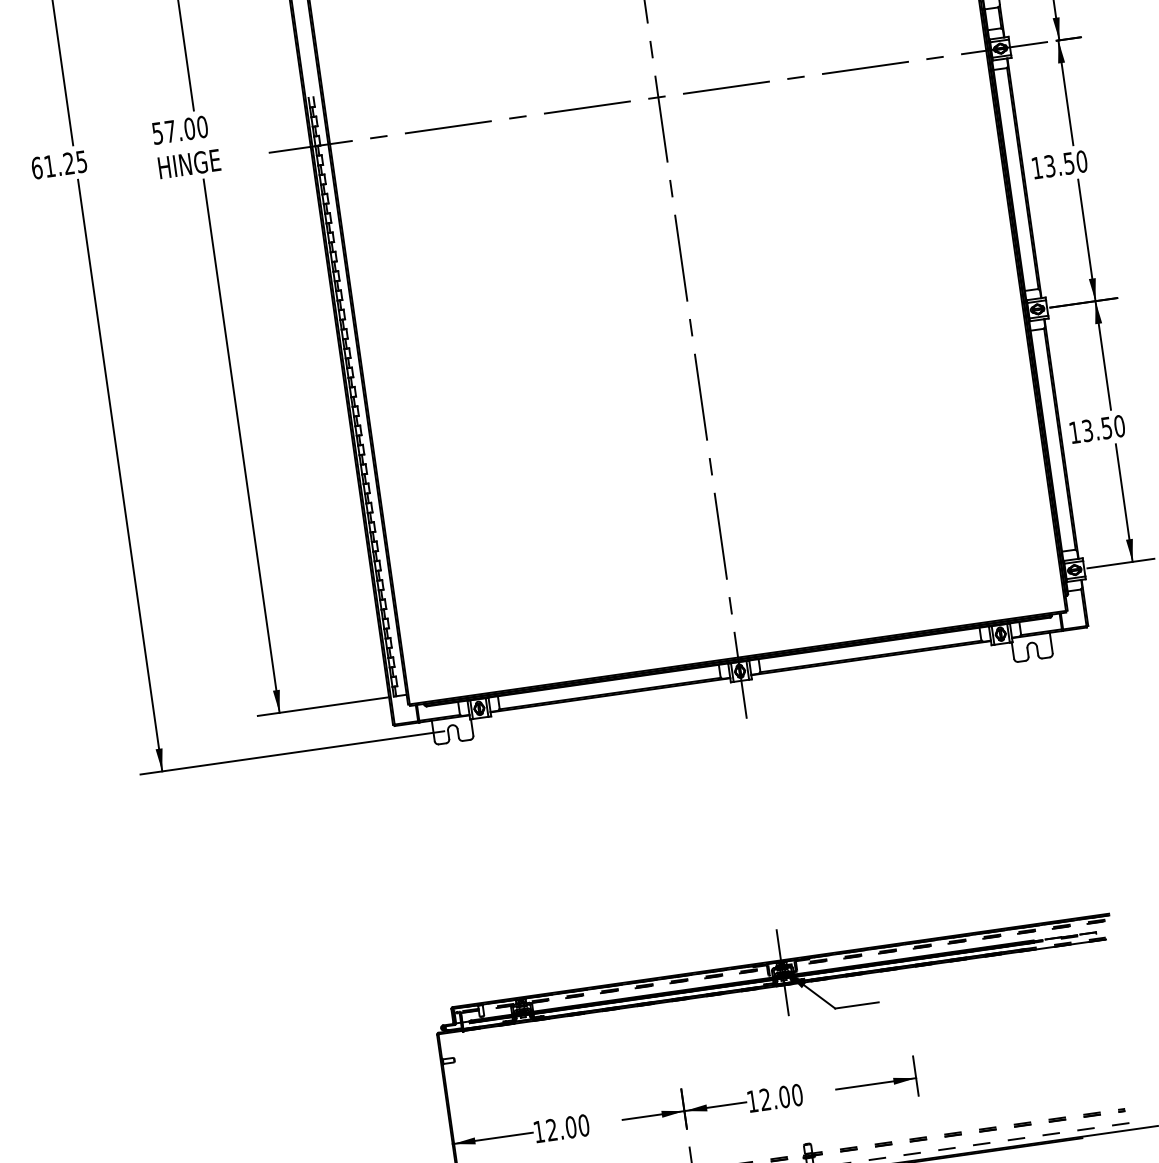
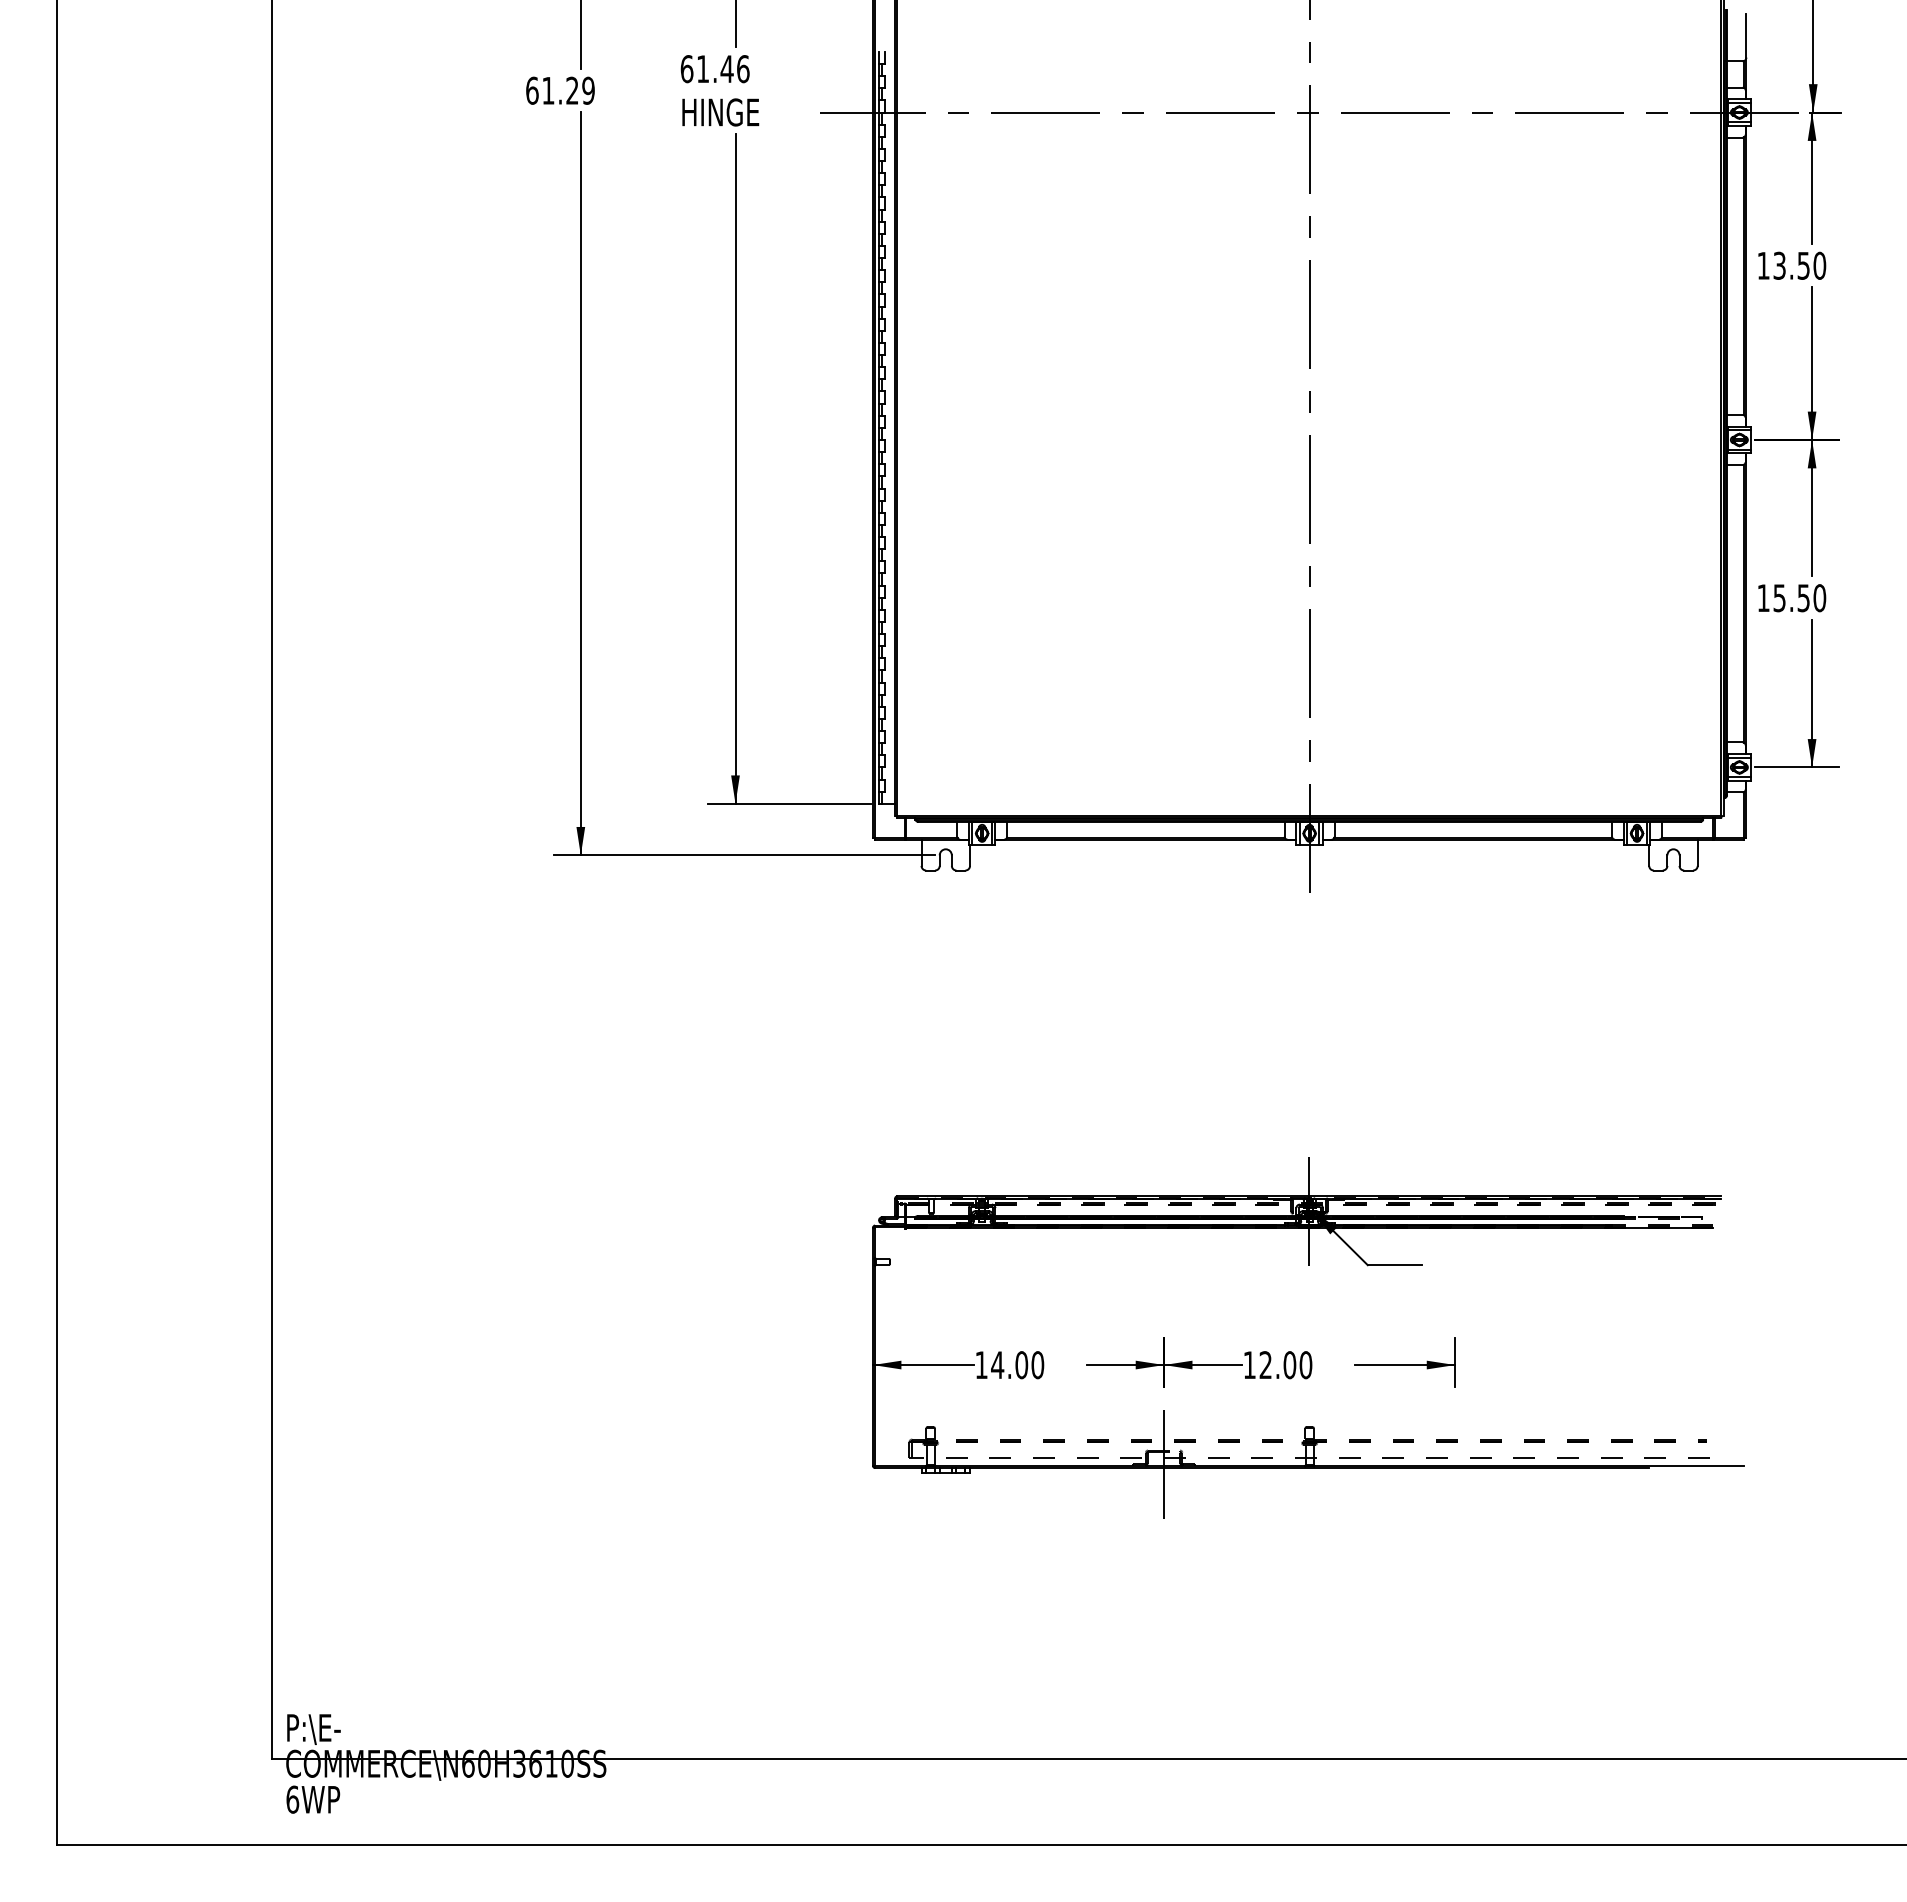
text: (179, 130) -> (714, 69), 57.00 -> 61.46
text: (81, 161) -> (588, 90), 61.25 -> 61.29
text: (1087, 430) -> (1779, 597), 13.50 -> 15.50
text: (551, 1129) -> (997, 1364), 12.00 -> 14.00

